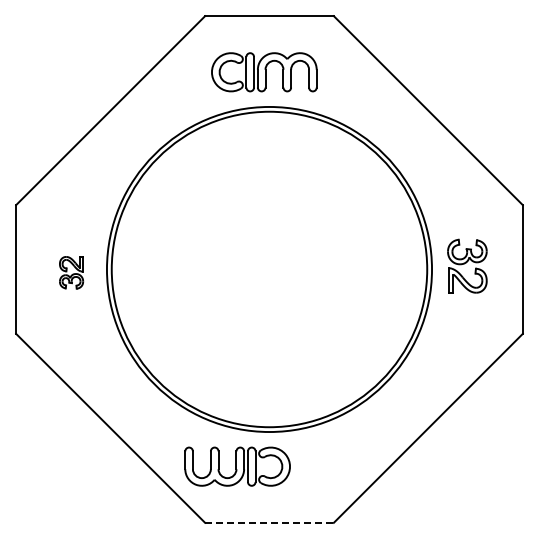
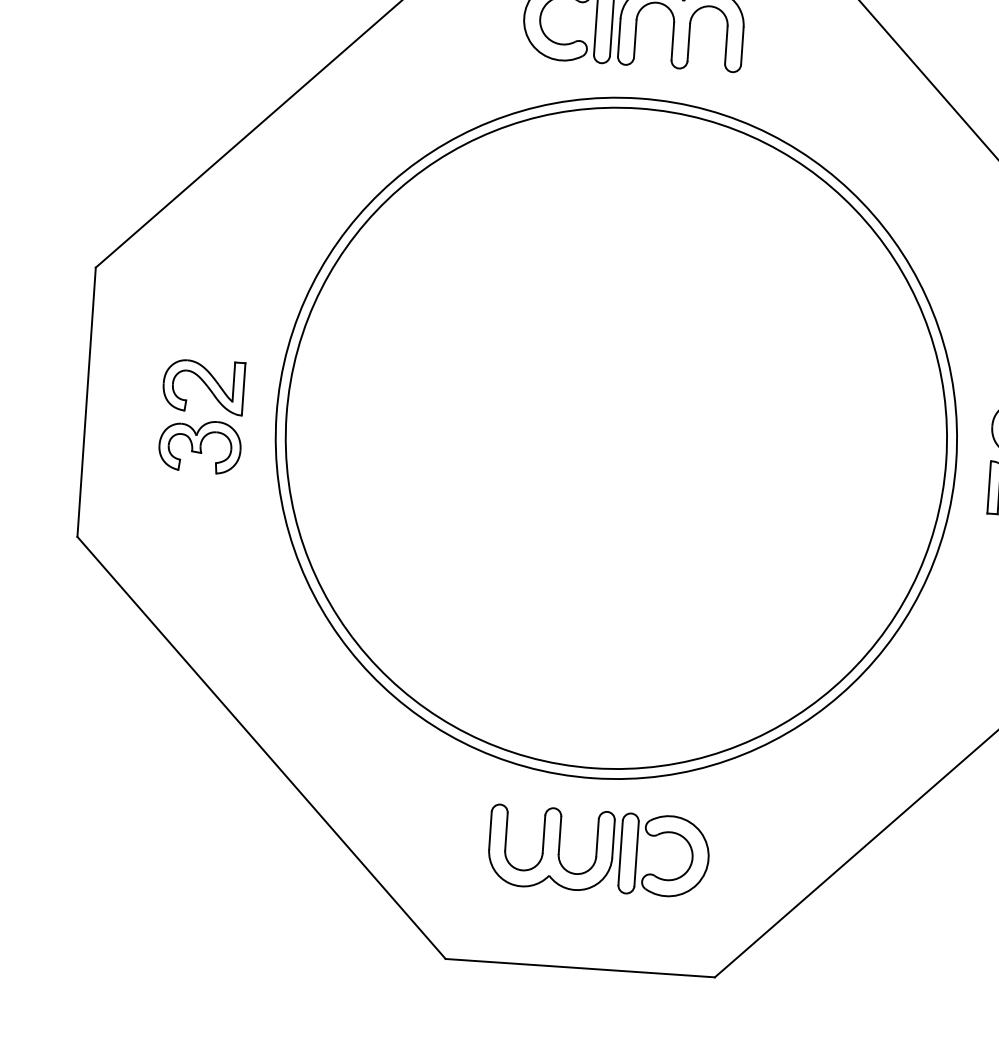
part: (71, 272) -> (201, 416), size x1.67
part: (237, 466) -> (598, 851), moved
line: (269, 522) -> (580, 967), dashed -> solid

